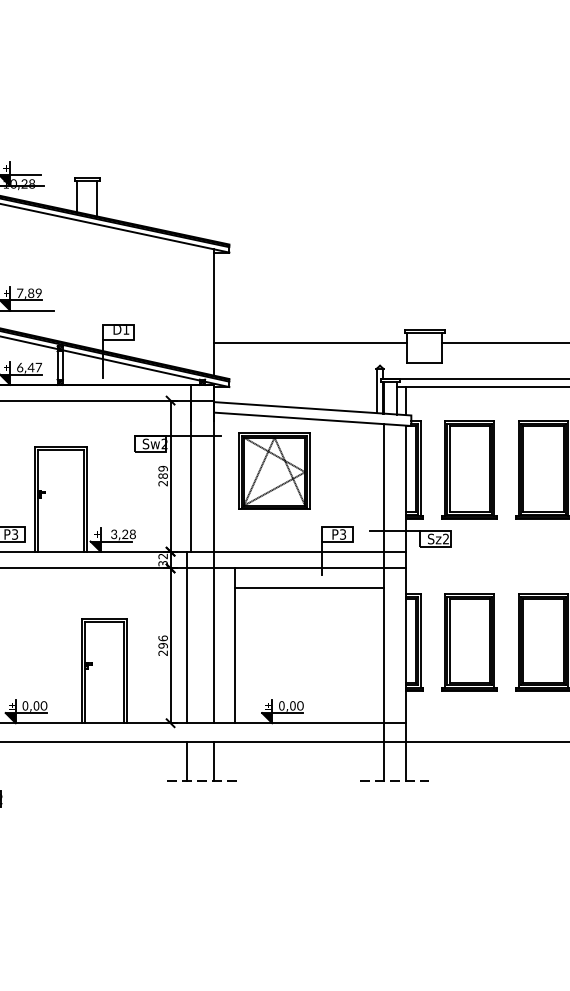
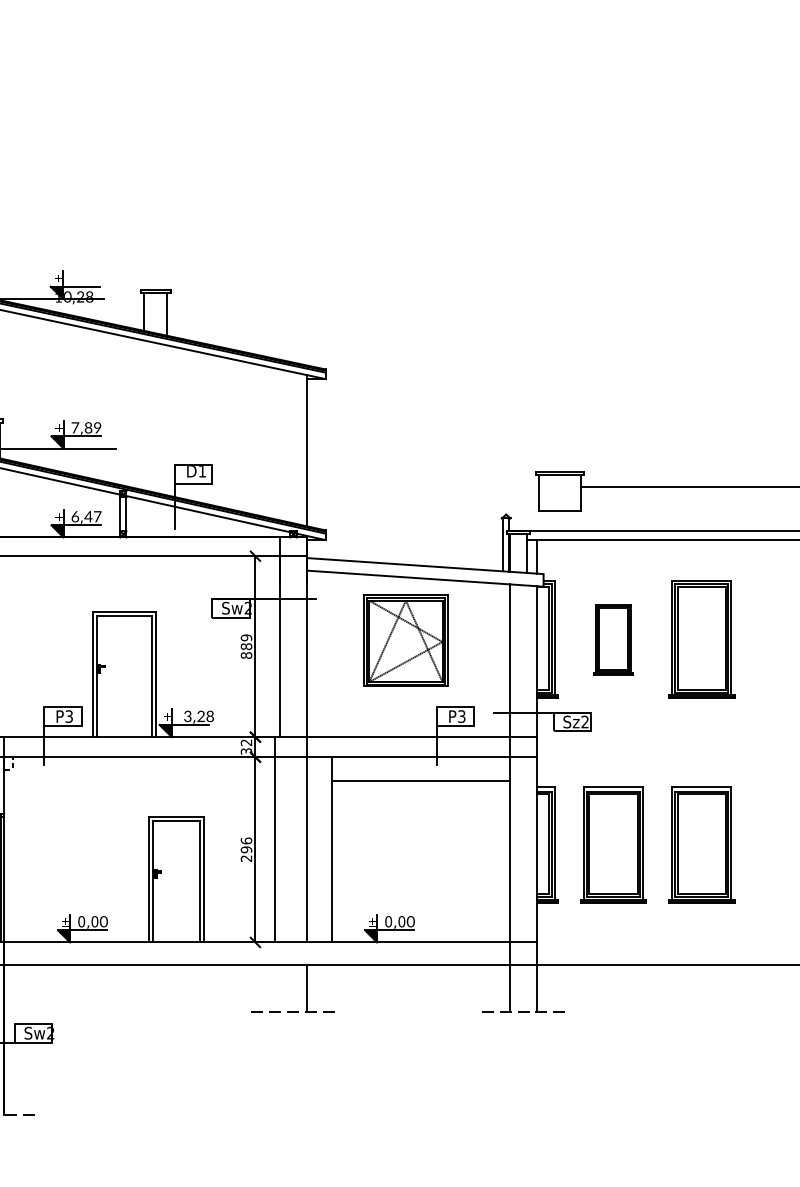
line: (310, 342) -> (422, 486), removed
part: (274, 470) -> (405, 640), moved
part: (469, 470) -> (613, 639), size x0.6
text: (163, 483) -> (246, 655), 289 -> 889
line: (187, 760) -> (275, 987), removed

